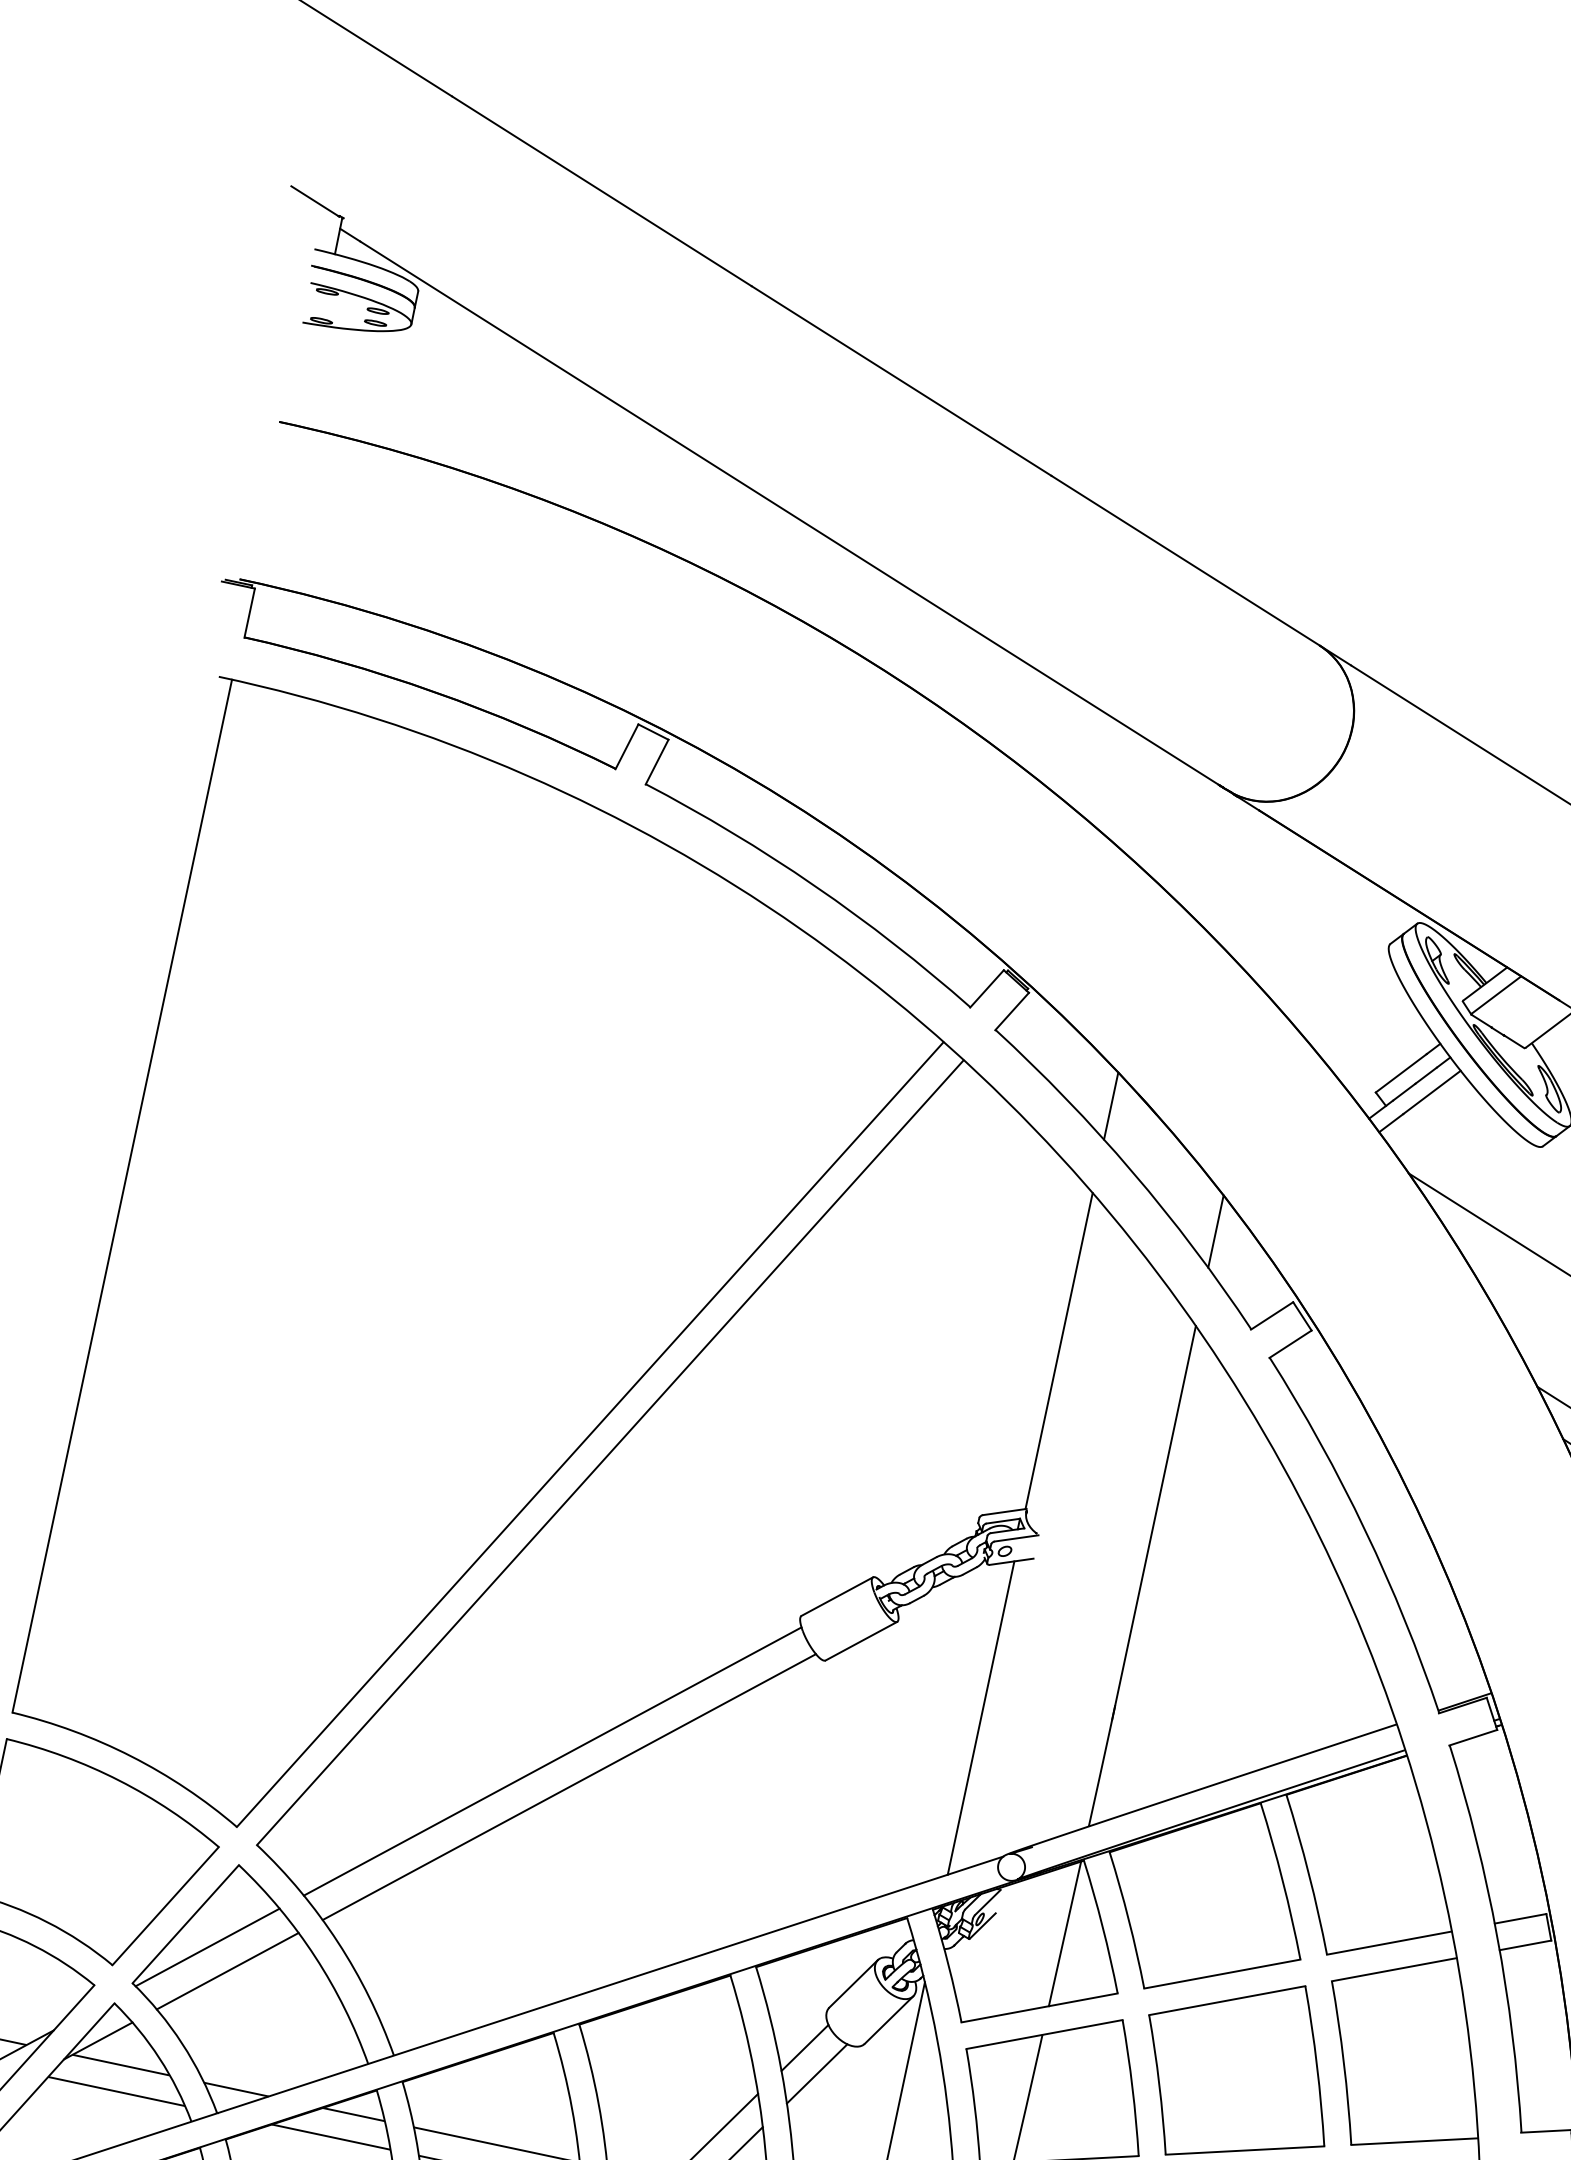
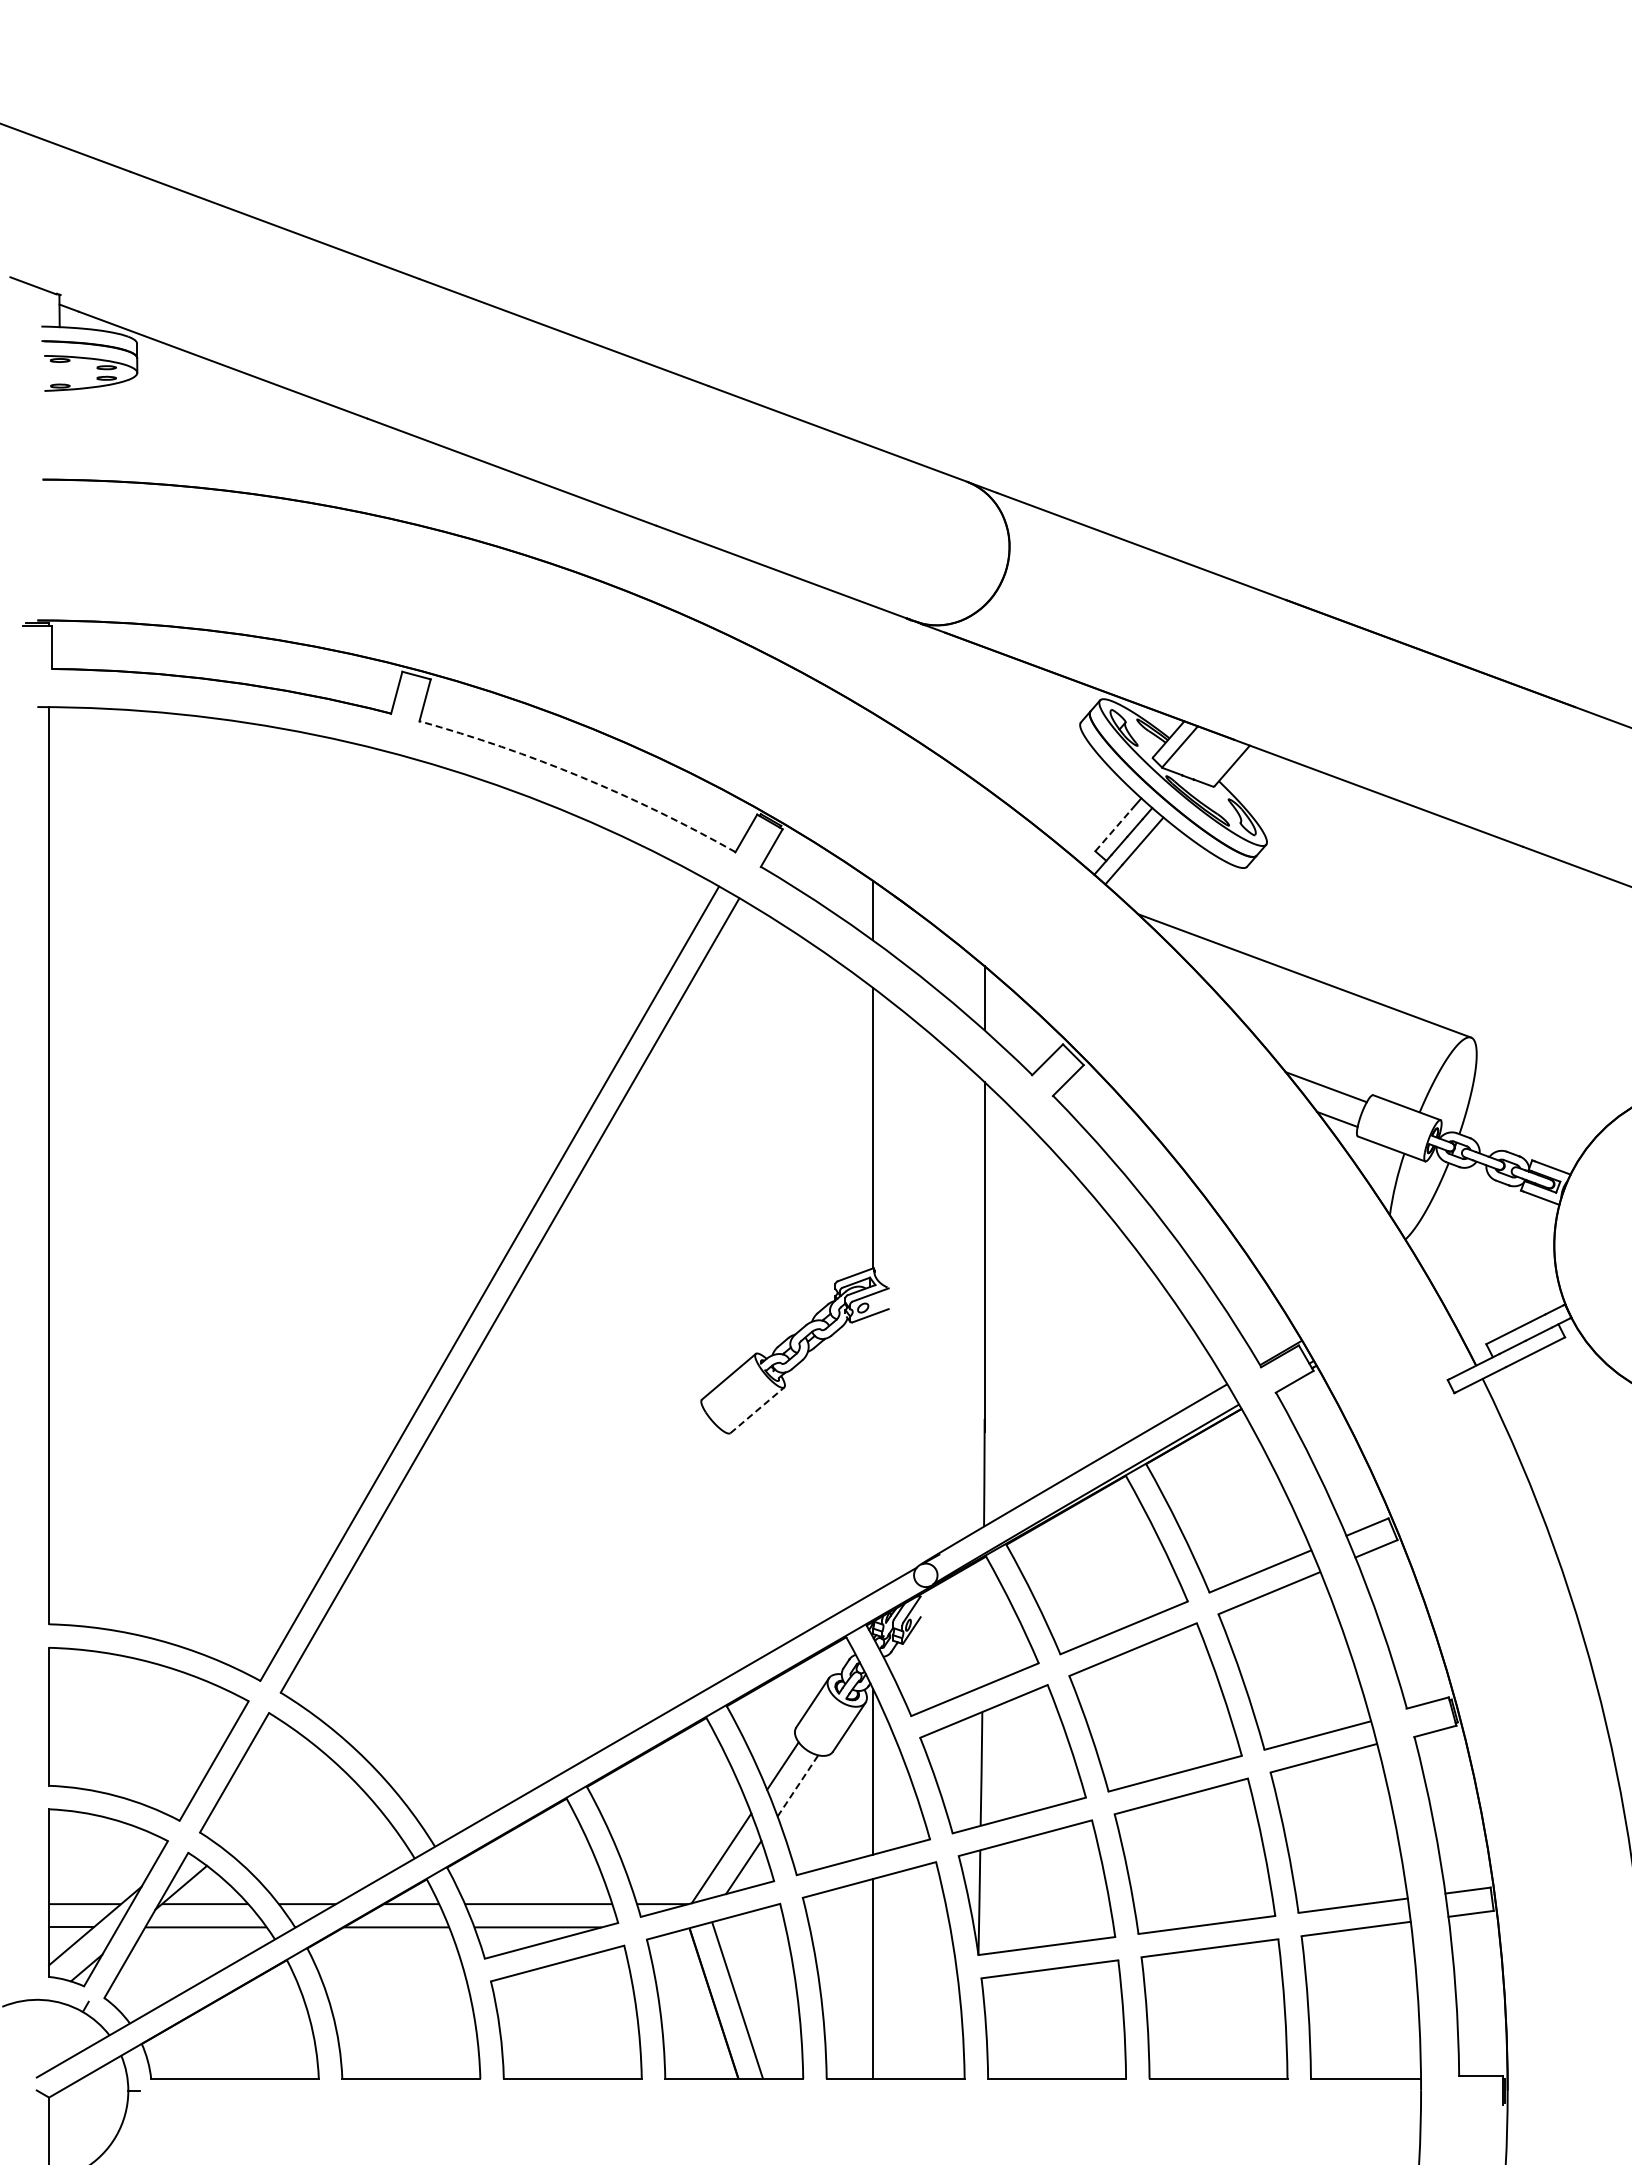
arc: (814, 886) -> (581, 777), solid -> dashed
line: (1401, 1073) -> (1113, 830), solid -> dashed
line: (861, 1641) -> (757, 1410), solid -> dashed
line: (980, 1717) -> (872, 1453), removed
line: (552, 1761) -> (516, 1568), removed
line: (569, 1786) -> (535, 1586), removed
line: (1064, 1932) -> (982, 1621), removed
line: (207, 1947) -> (257, 1788), removed
line: (227, 1970) -> (278, 1804), removed
line: (816, 2073) -> (797, 1785), solid -> dashed

